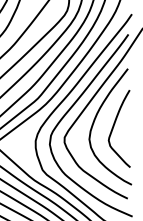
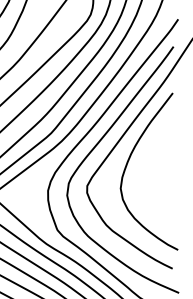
curve: (114, 126) -> (154, 170), removed

